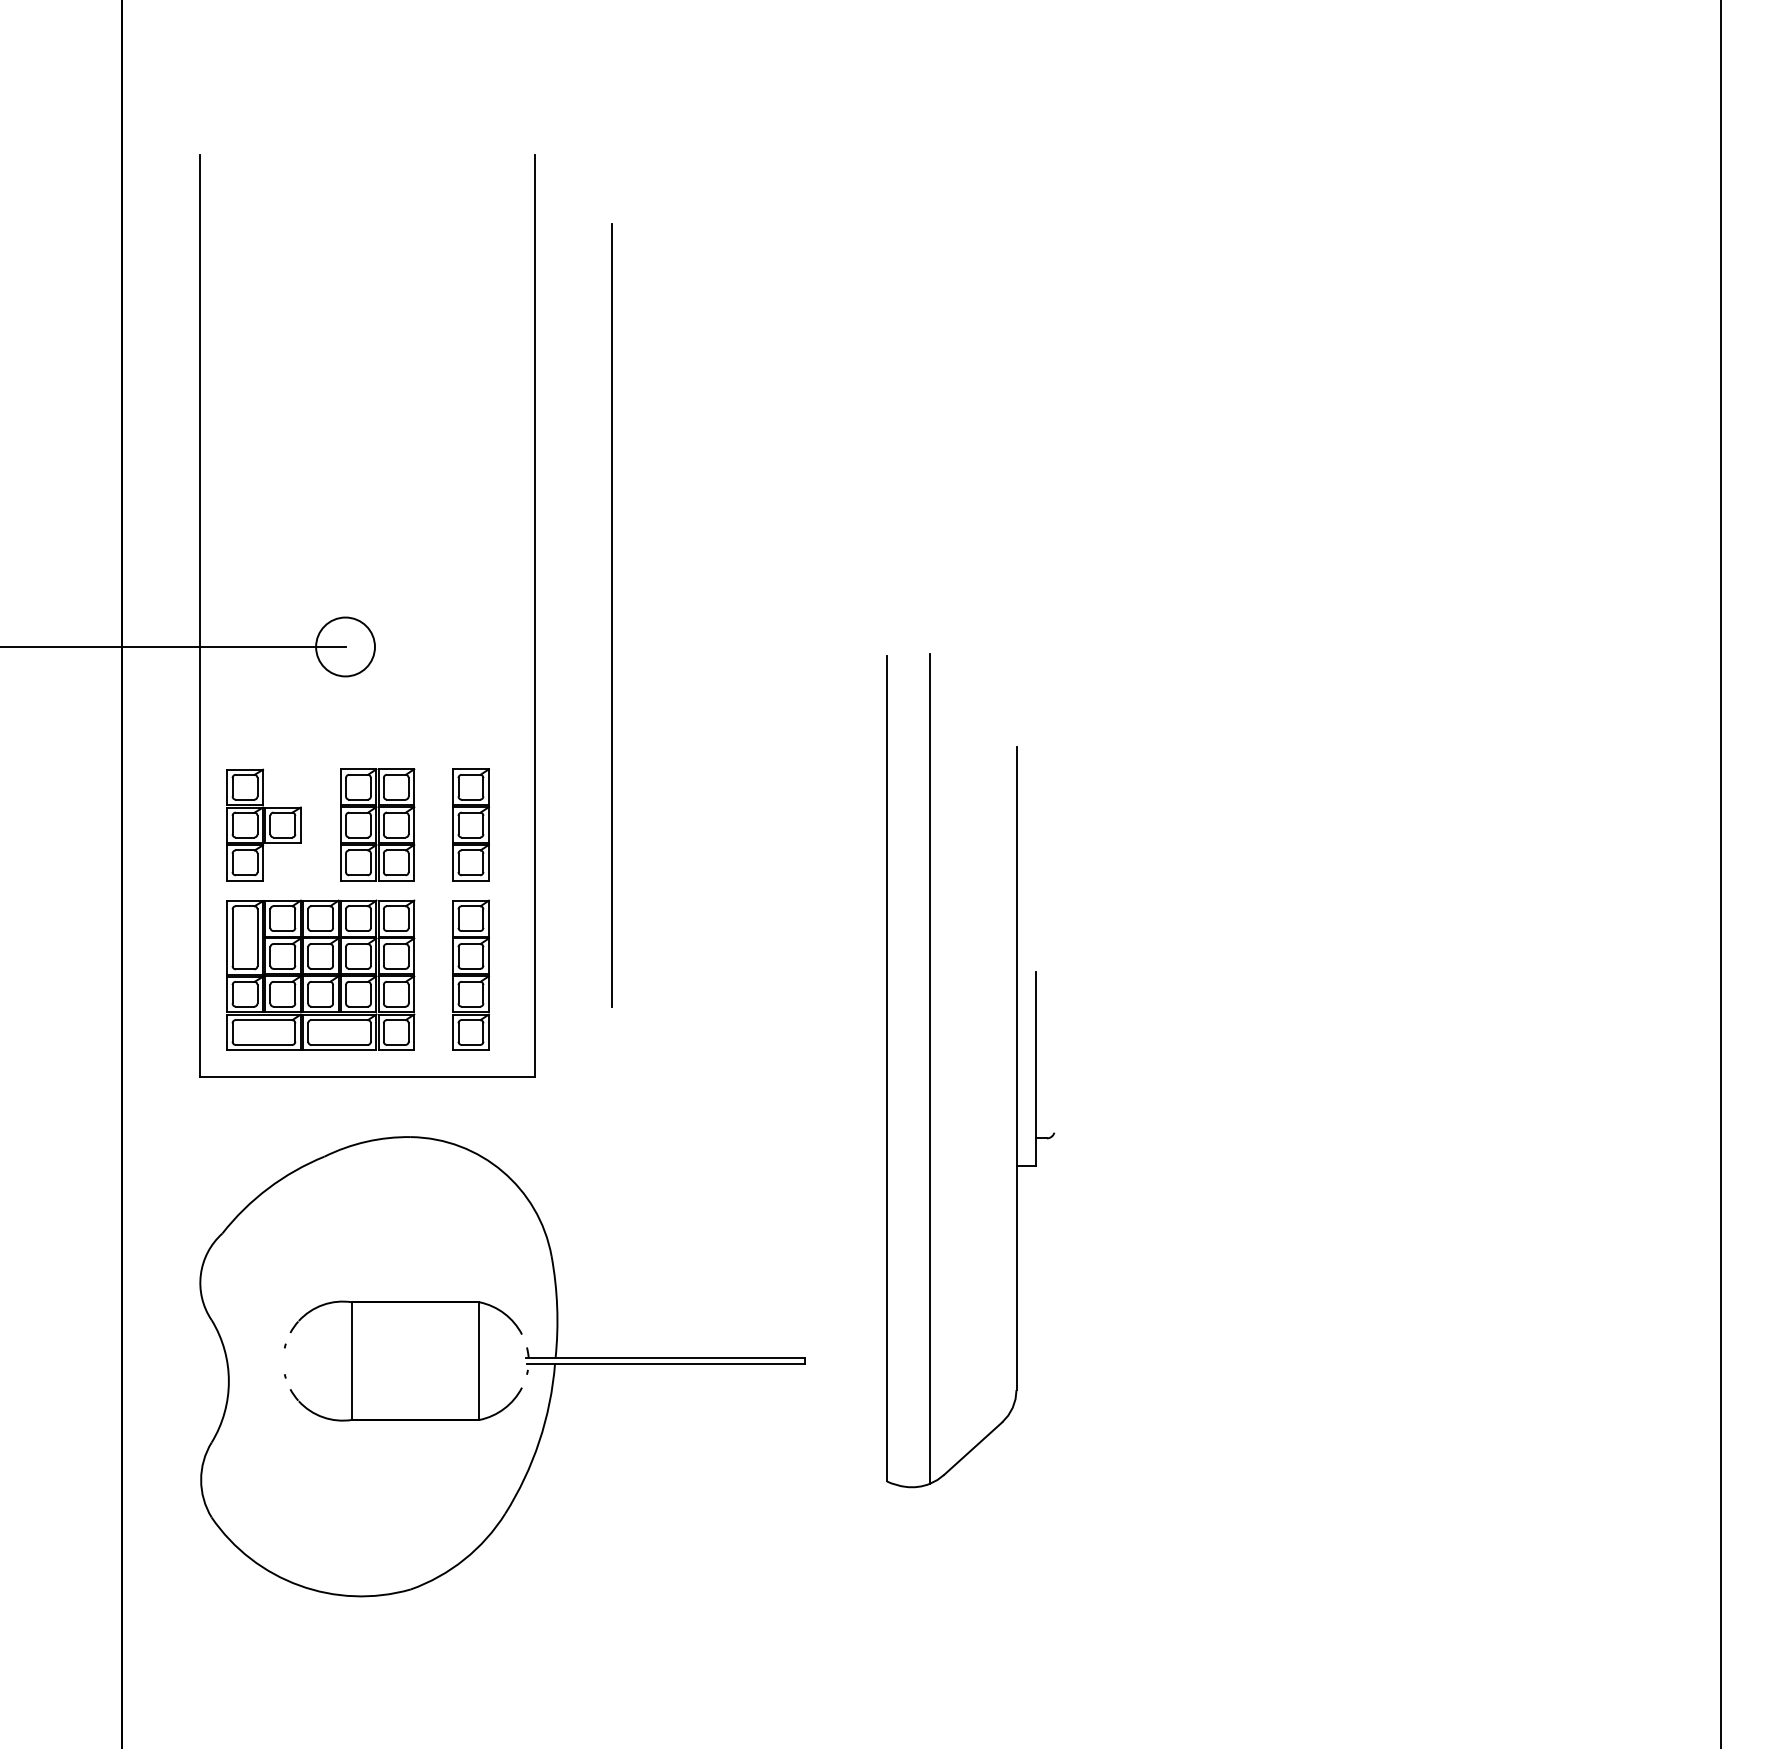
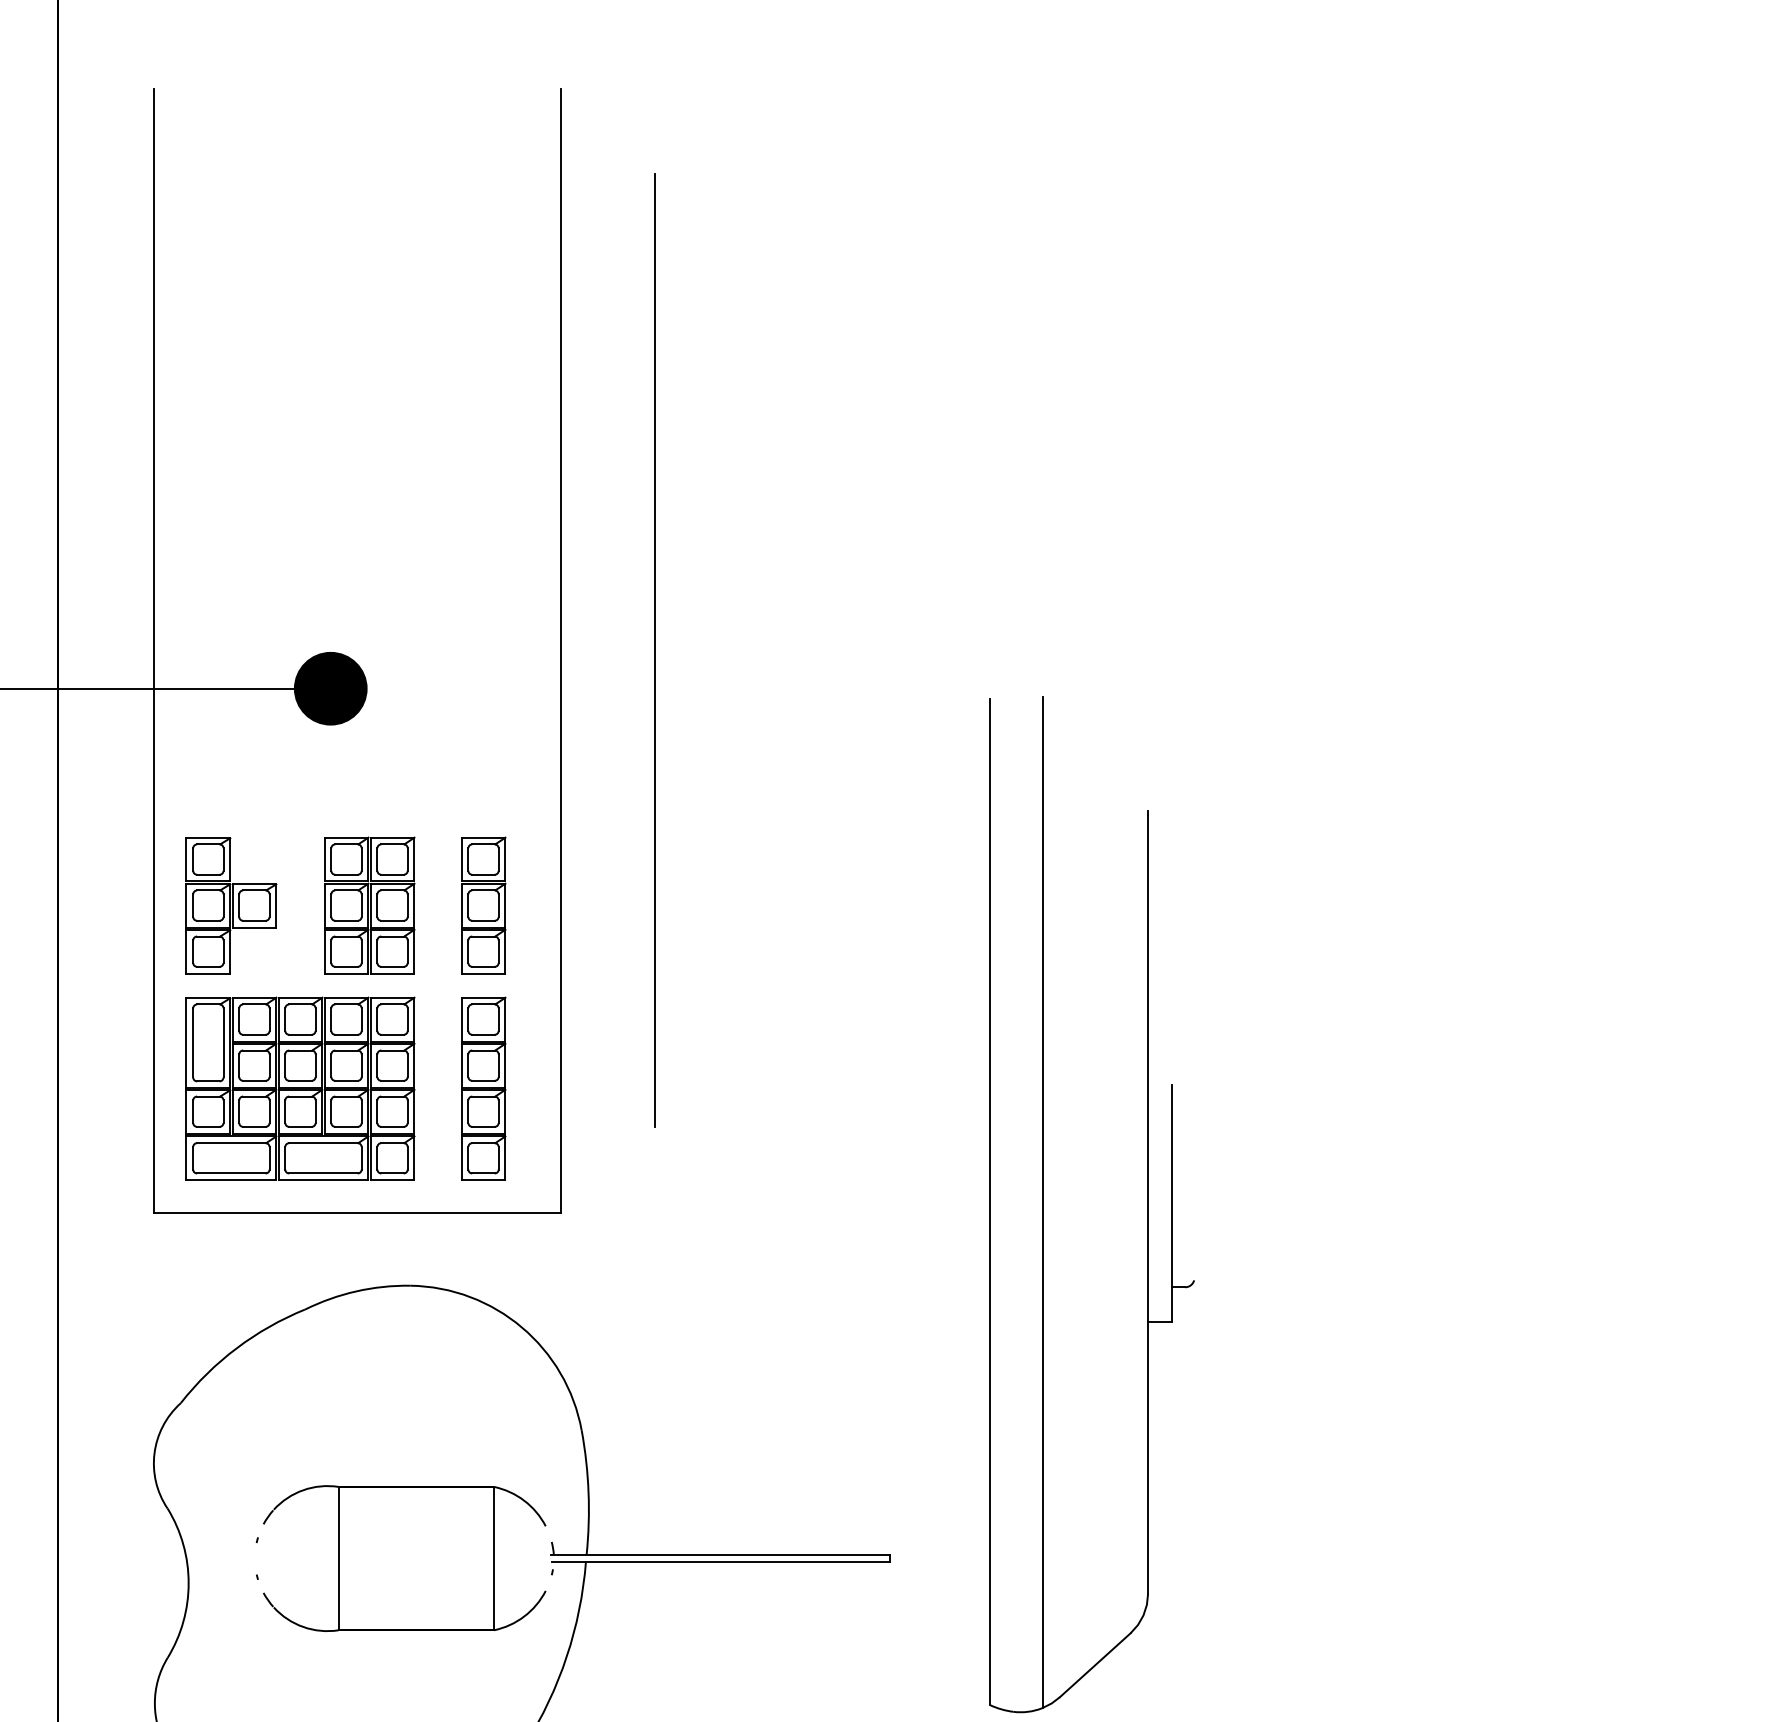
fill: (345, 646) -> (330, 688), added

